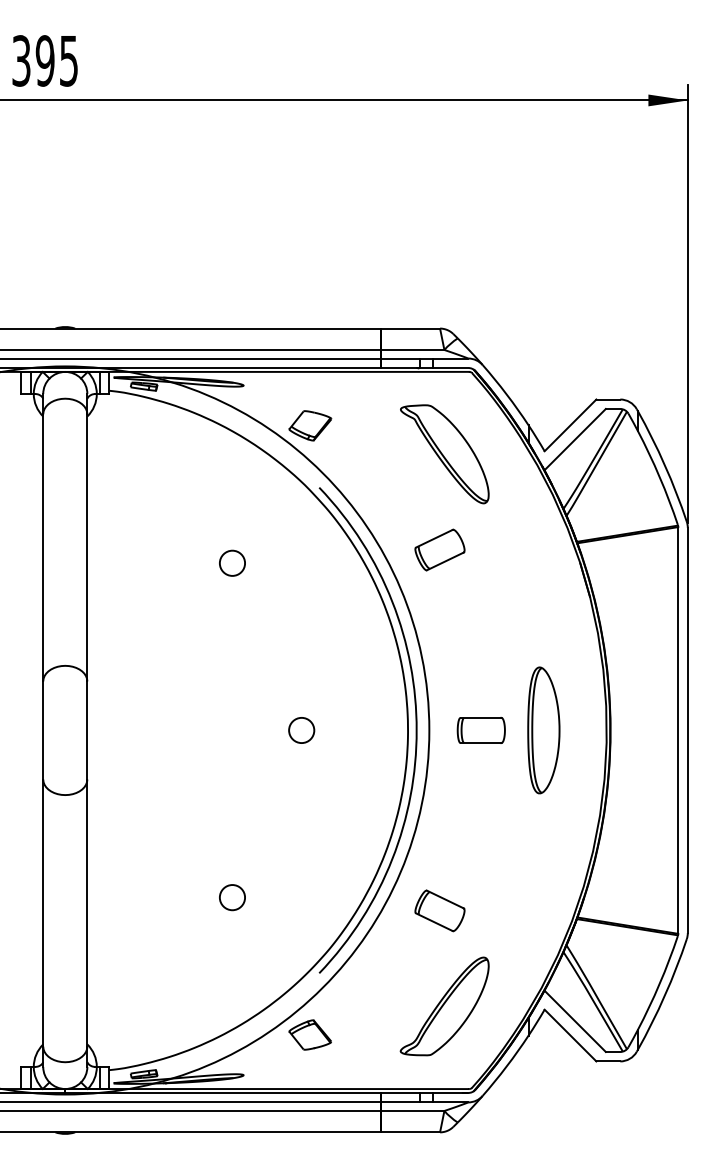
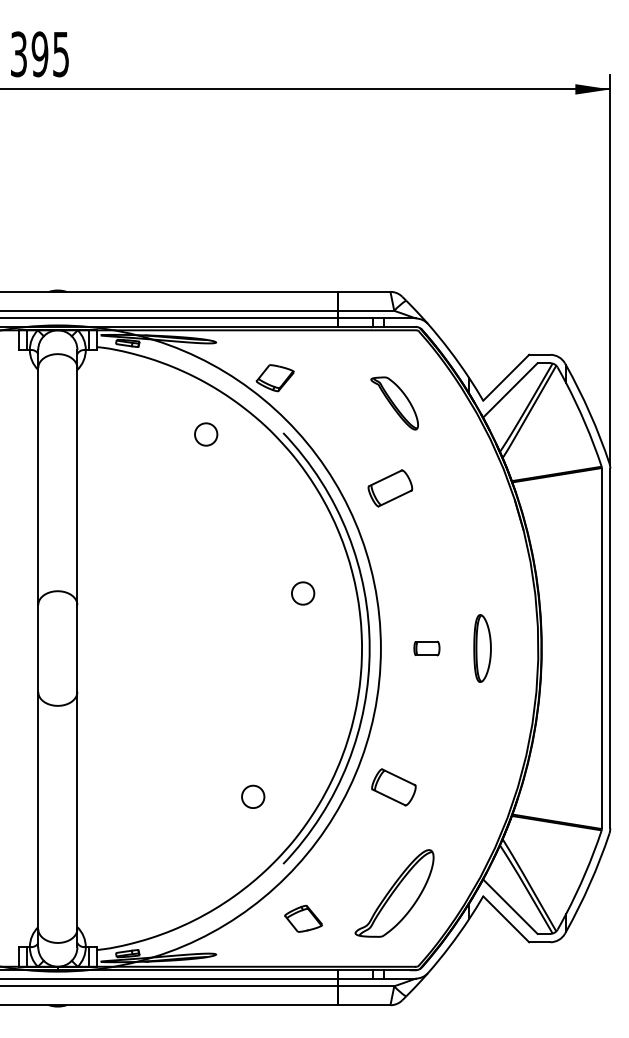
part: (444, 454) -> (394, 403), size x0.6
circle: (232, 562) -> (206, 433), moved
circle: (301, 730) -> (302, 593), moved
part: (480, 730) -> (426, 648), size x0.6
part: (543, 730) -> (482, 648), size x0.6
circle: (232, 897) -> (253, 796), moved
part: (439, 910) -> (393, 787), moved
part: (309, 1034) -> (302, 918), moved

